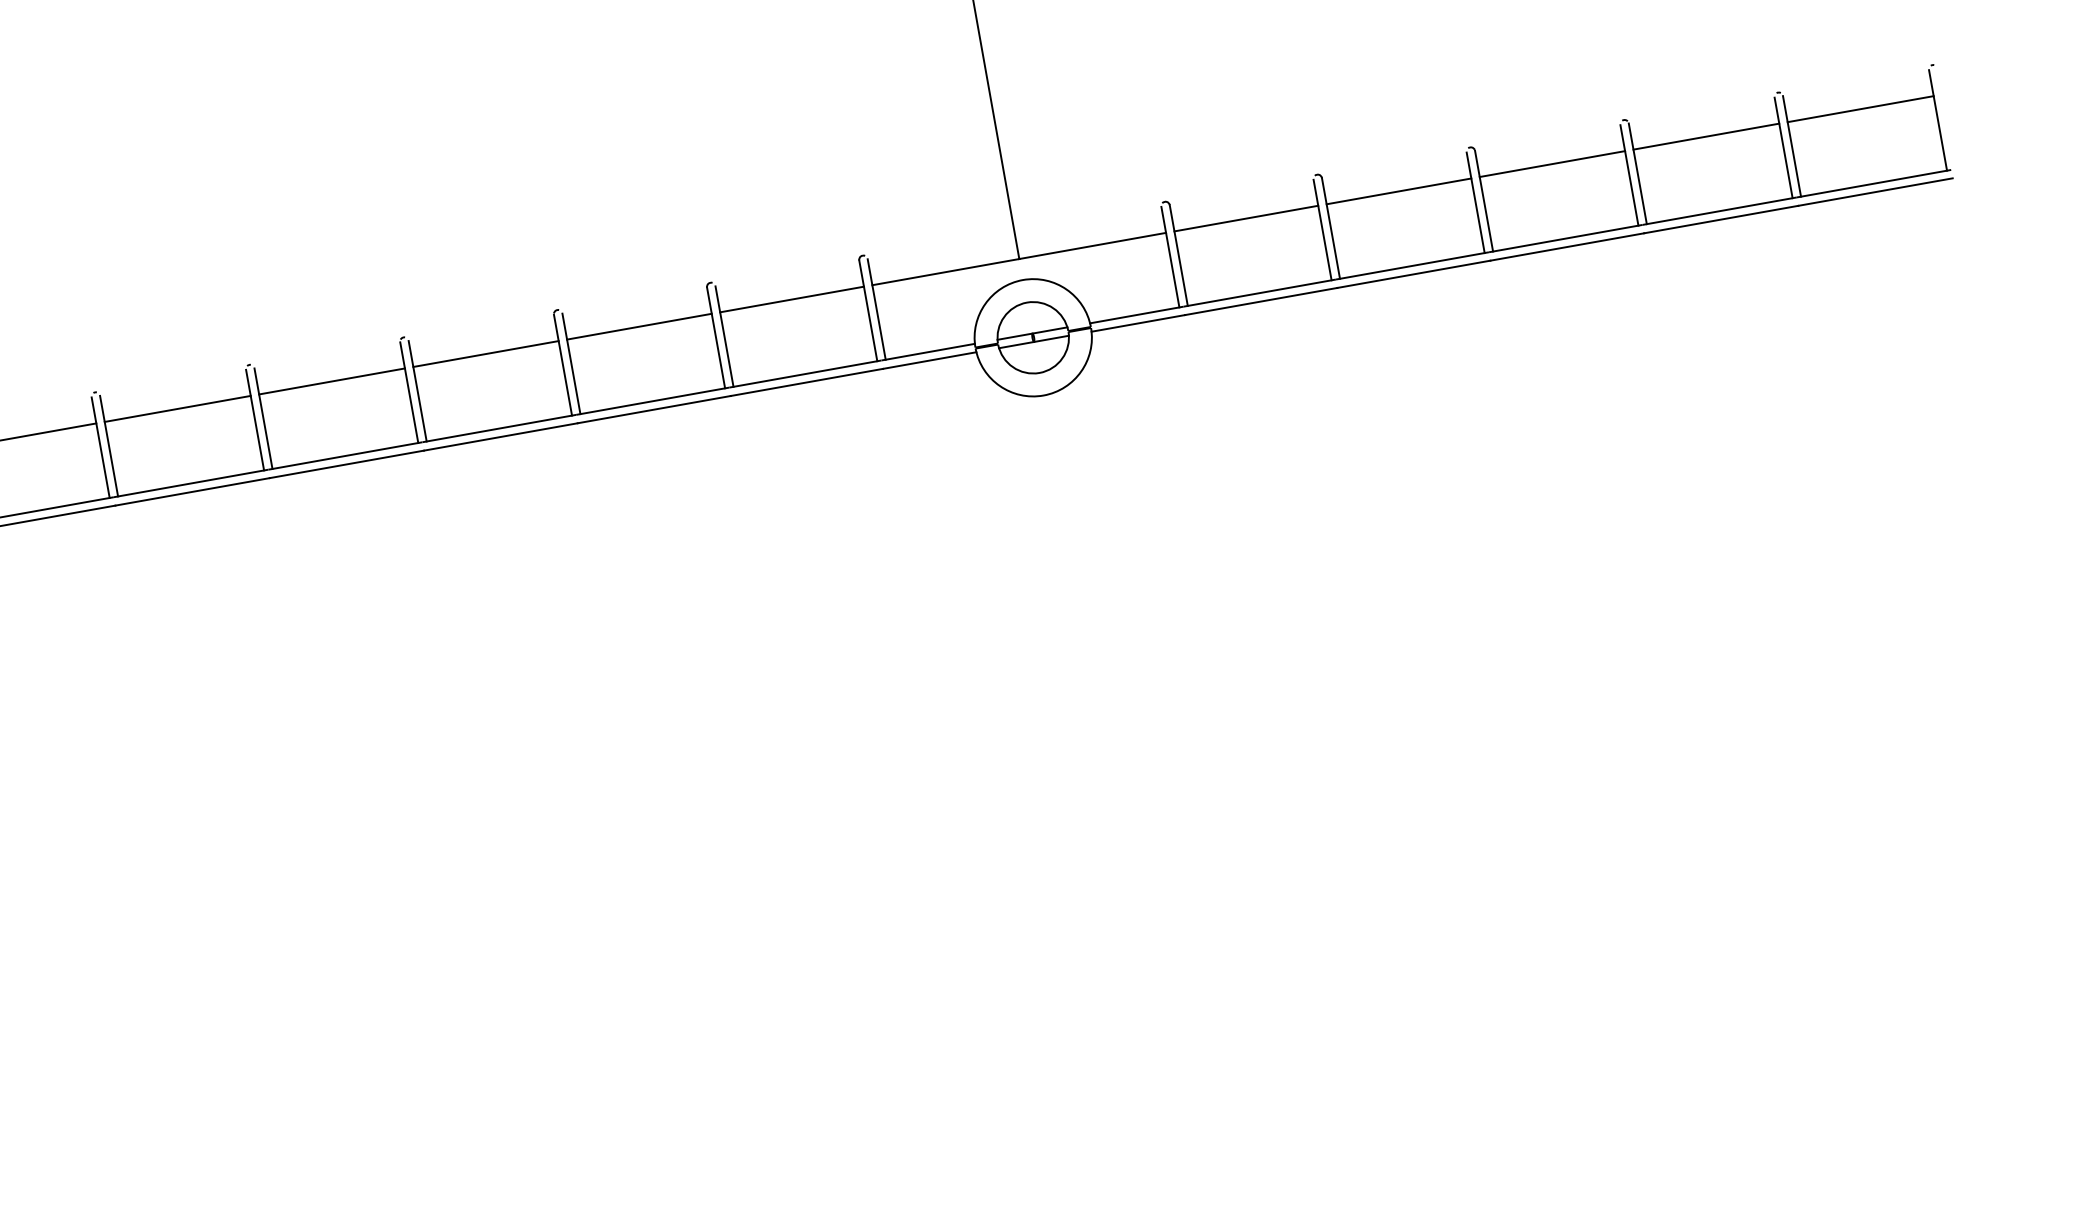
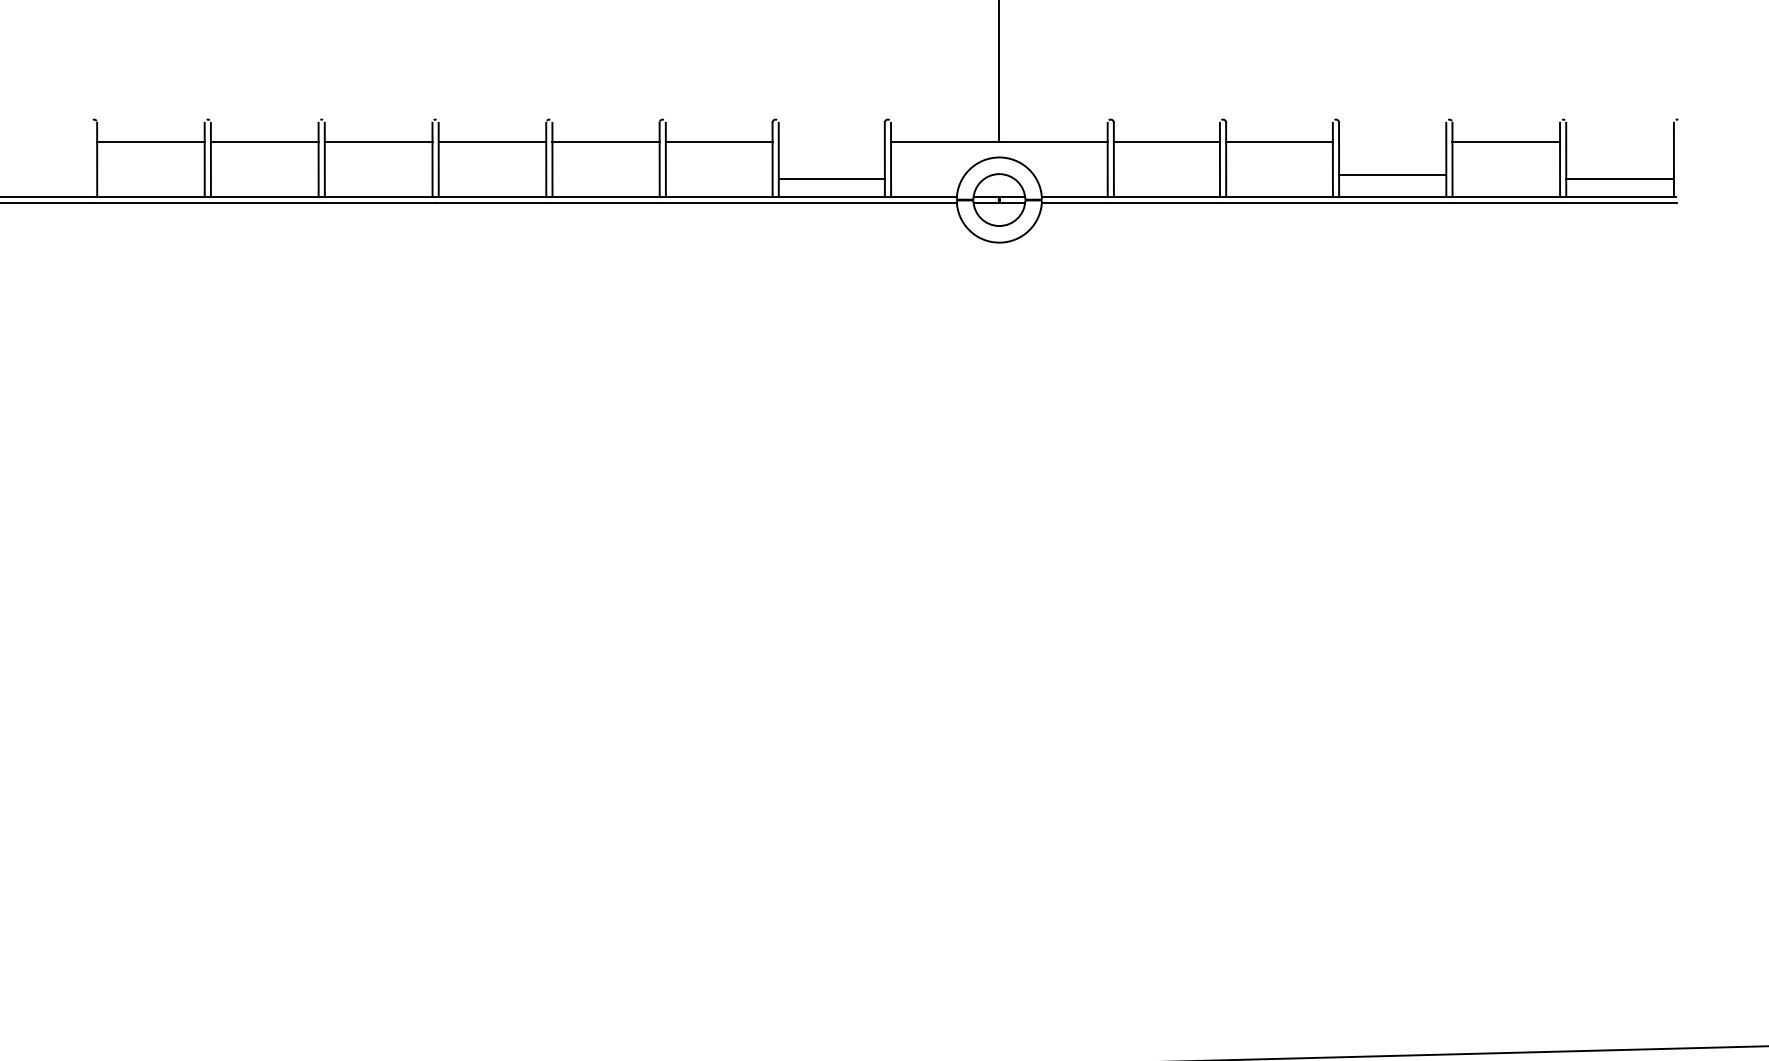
line: (1859, 108) -> (1619, 178), moved
line: (1552, 163) -> (1392, 174), moved
line: (791, 298) -> (831, 178), moved

